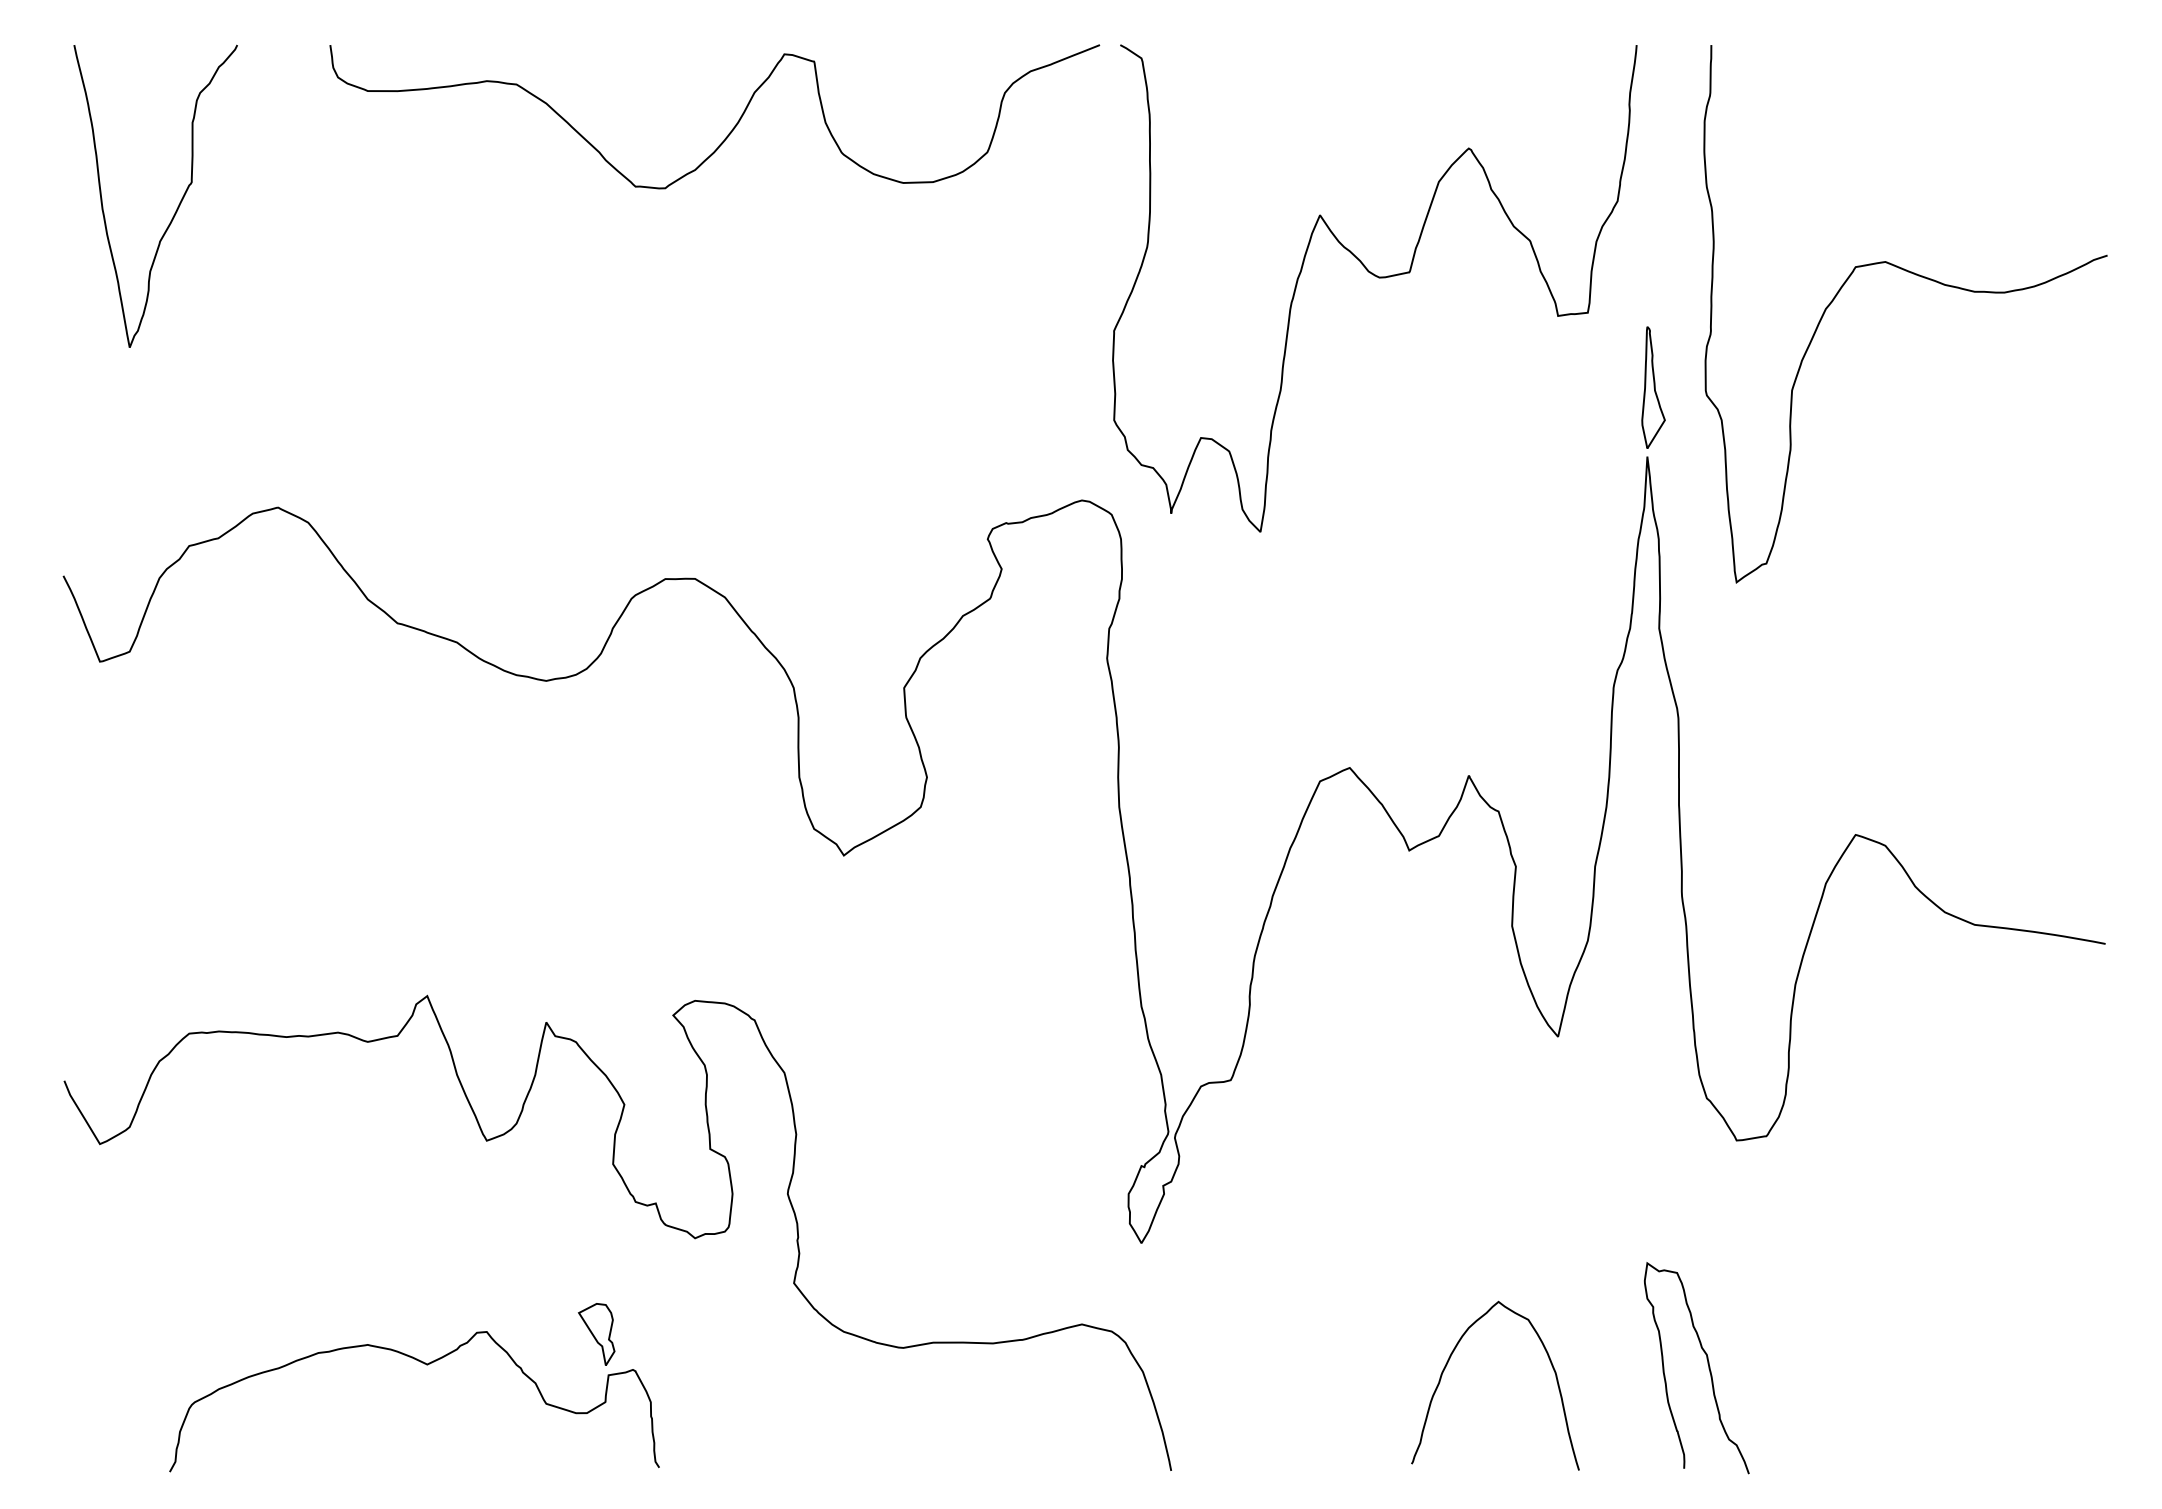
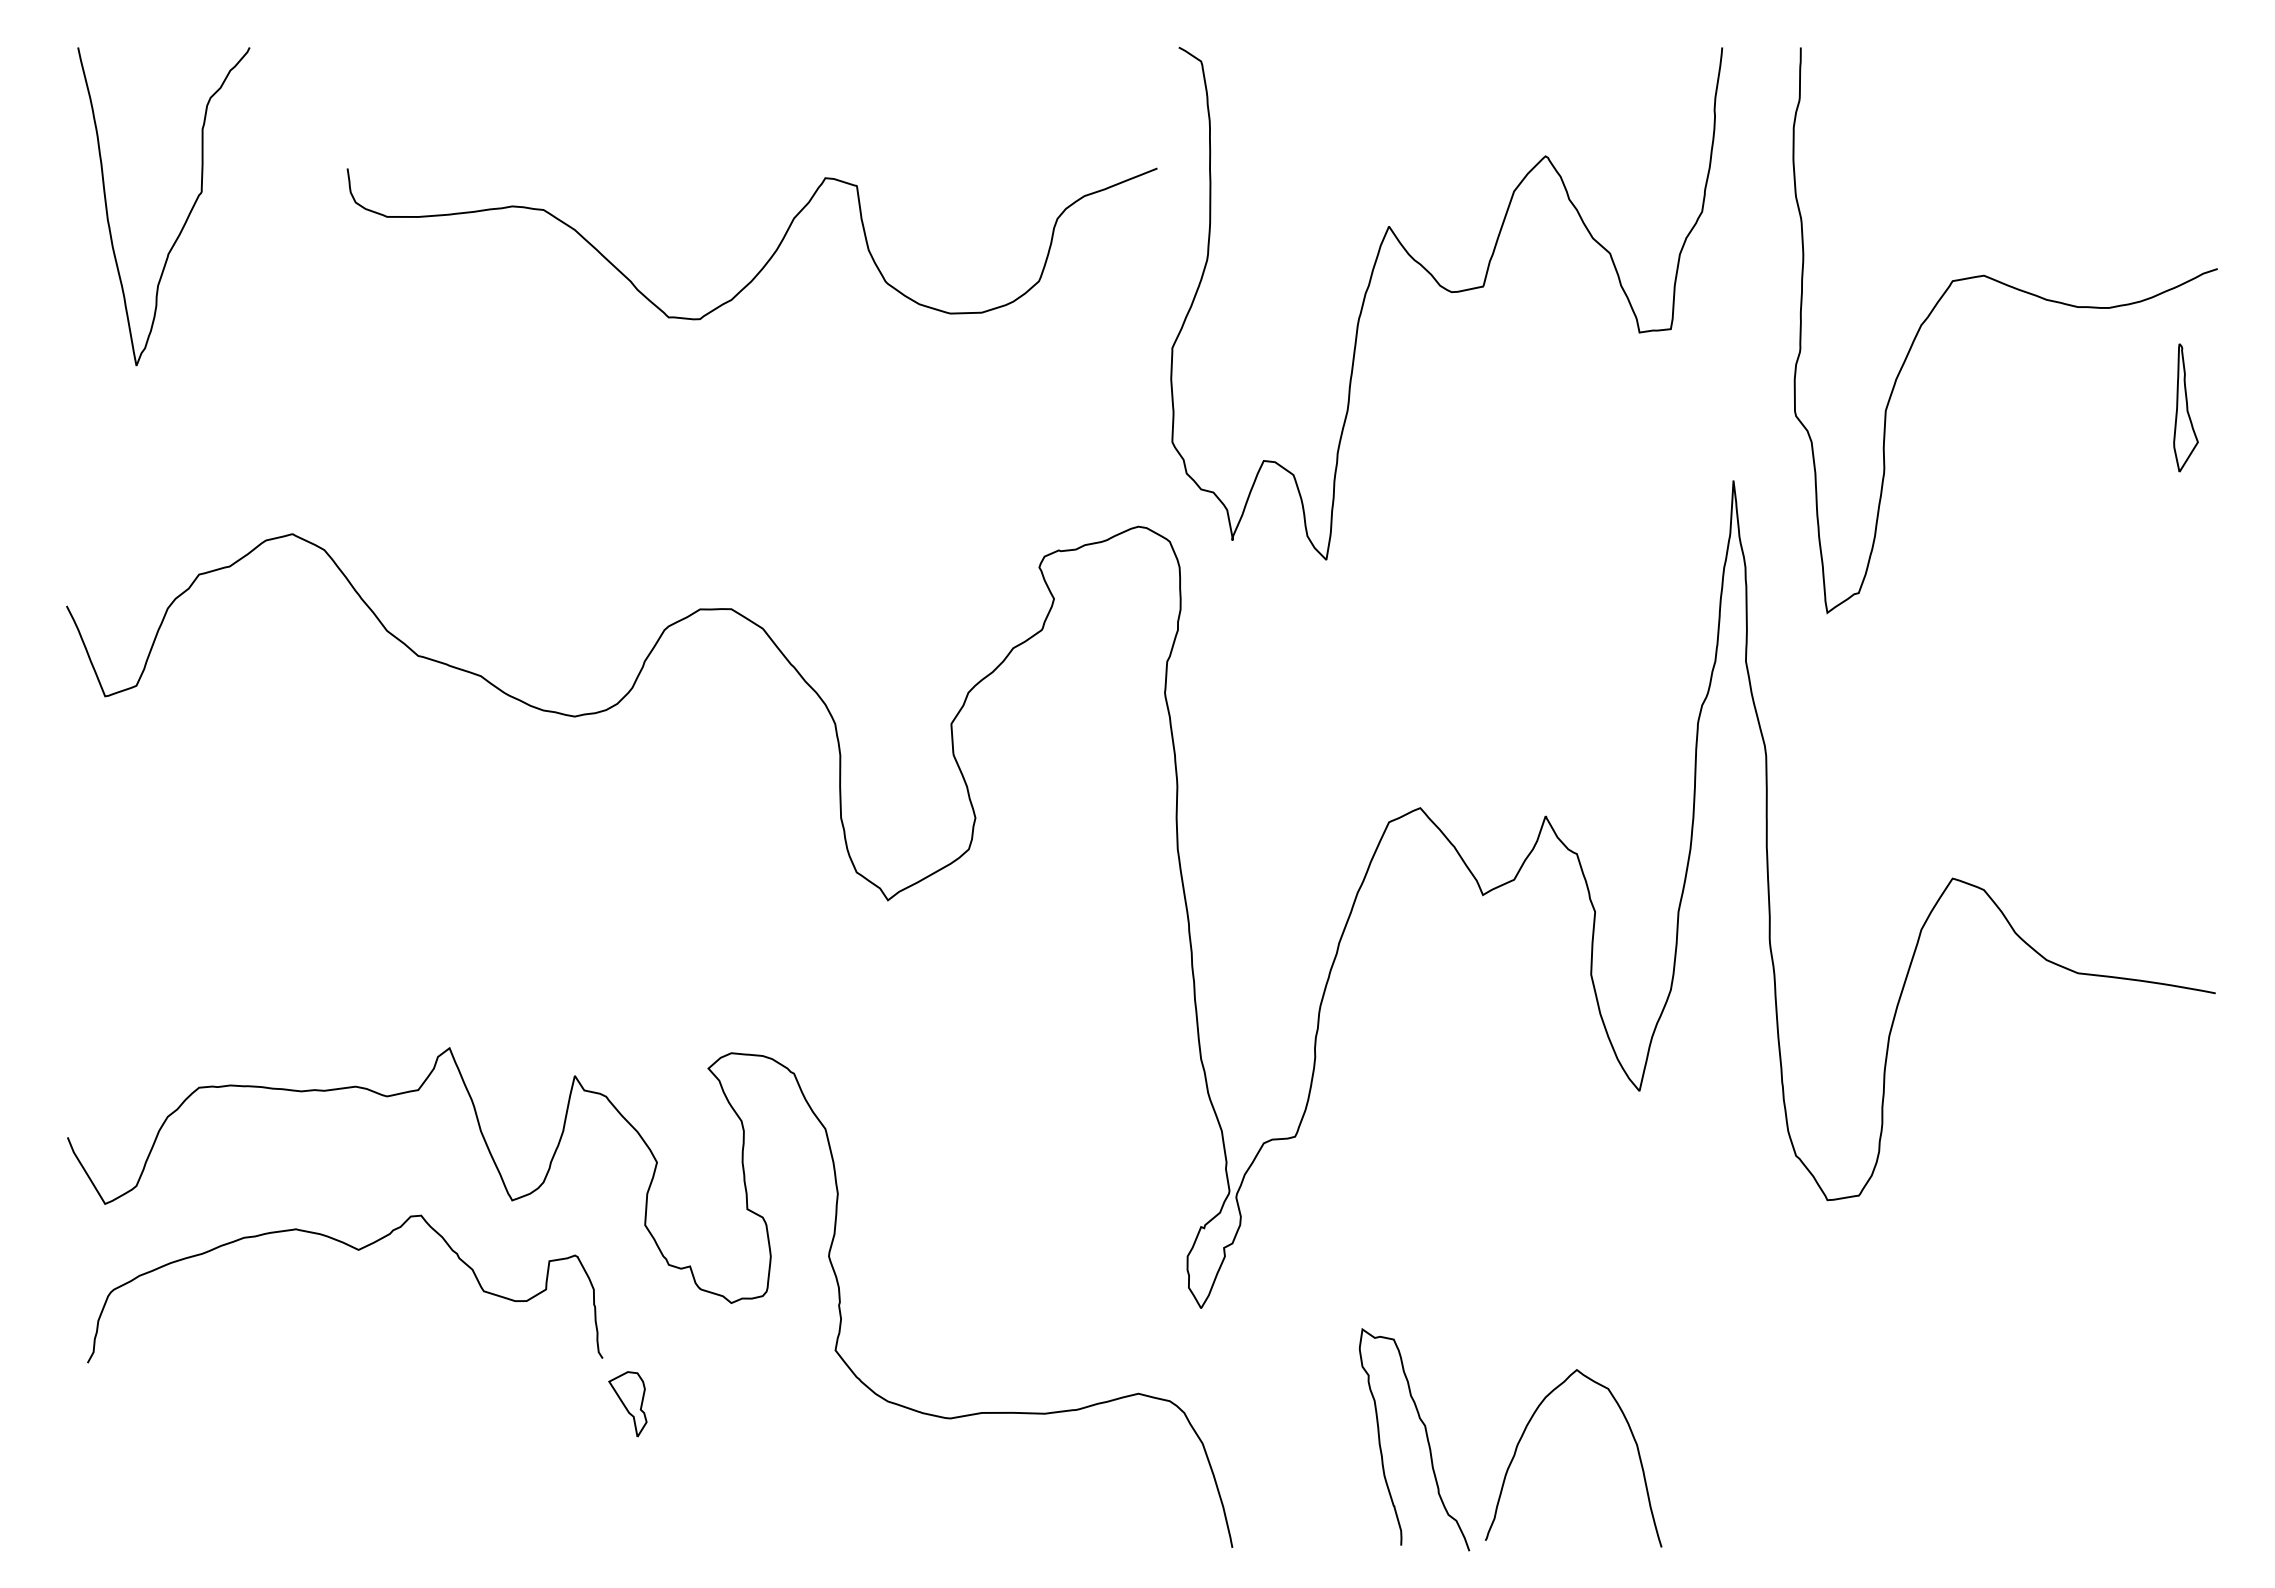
curve: (732, 128) -> (770, 256), moved
part: (1653, 387) -> (2185, 407), moved
curve: (426, 1365) -> (357, 1250), moved
curve: (1708, 1366) -> (1426, 1438), moved

